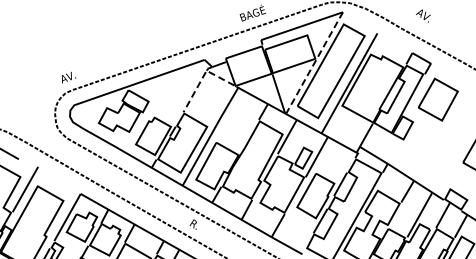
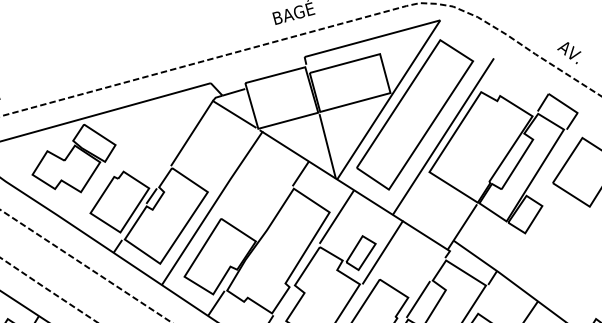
text: (423, 15) -> (569, 51), moved
line: (314, 63) -> (388, 100), dashed -> solid
line: (202, 77) -> (205, 111), dashed -> solid

